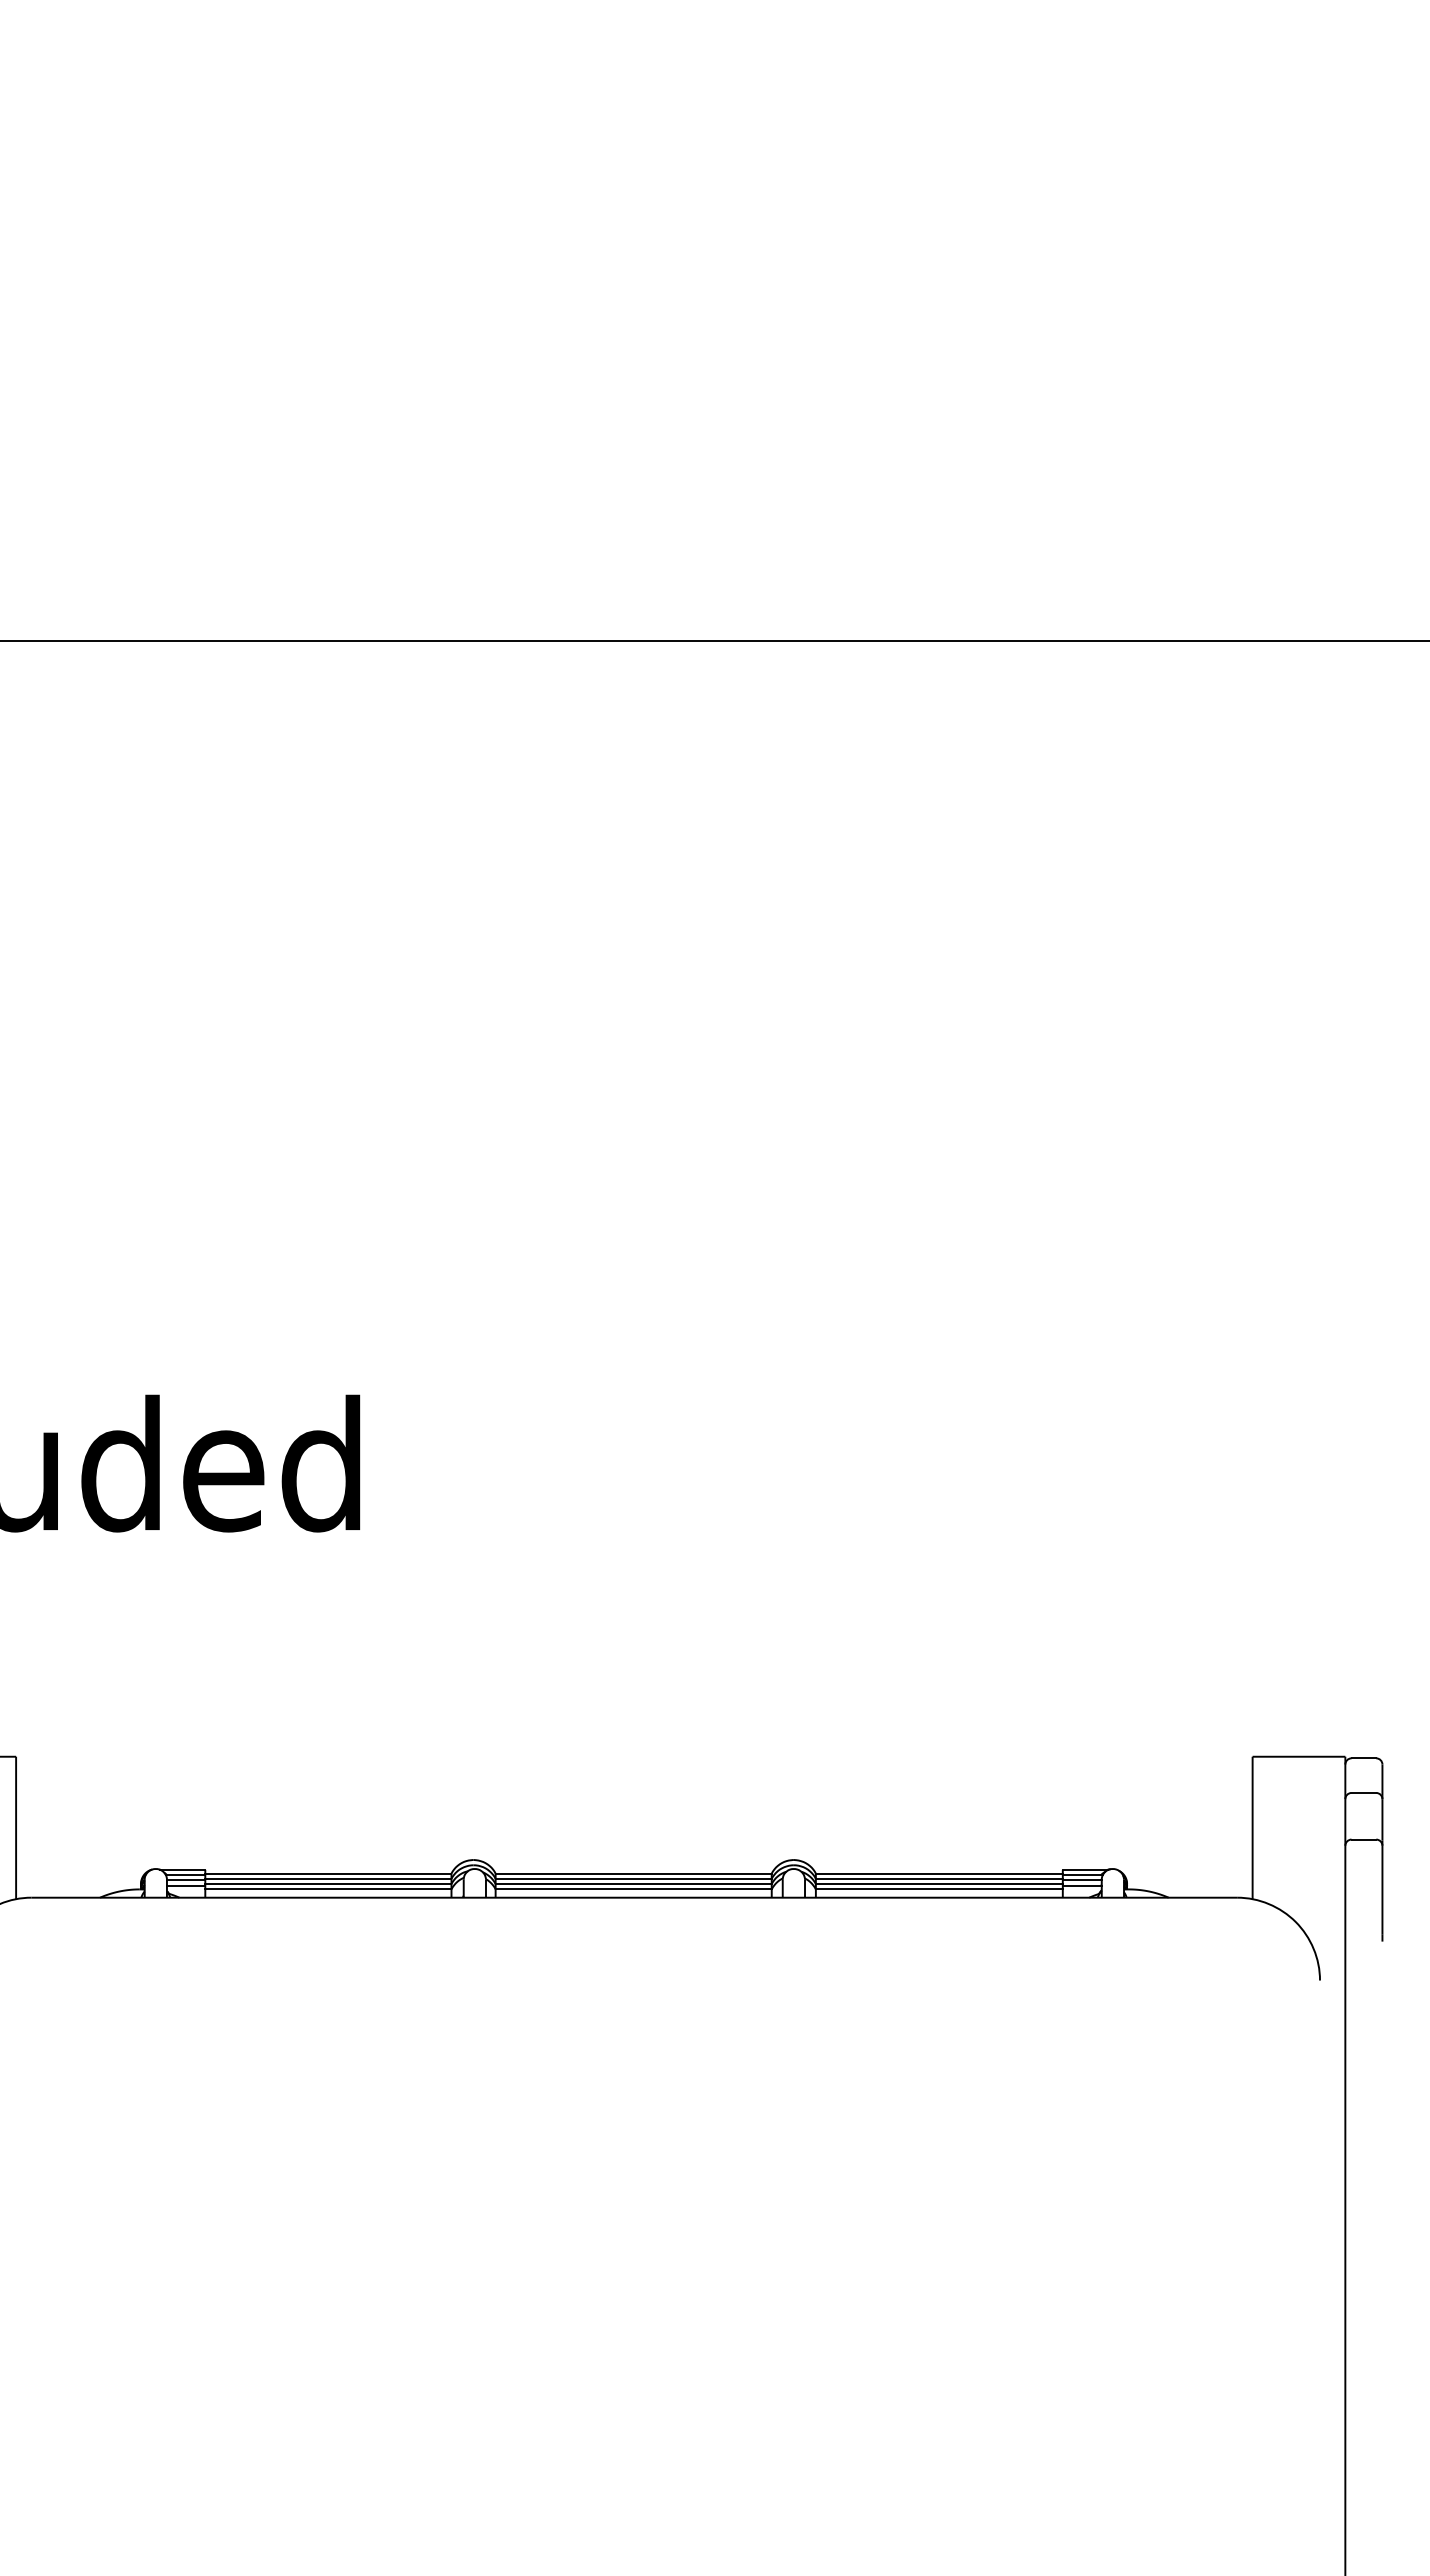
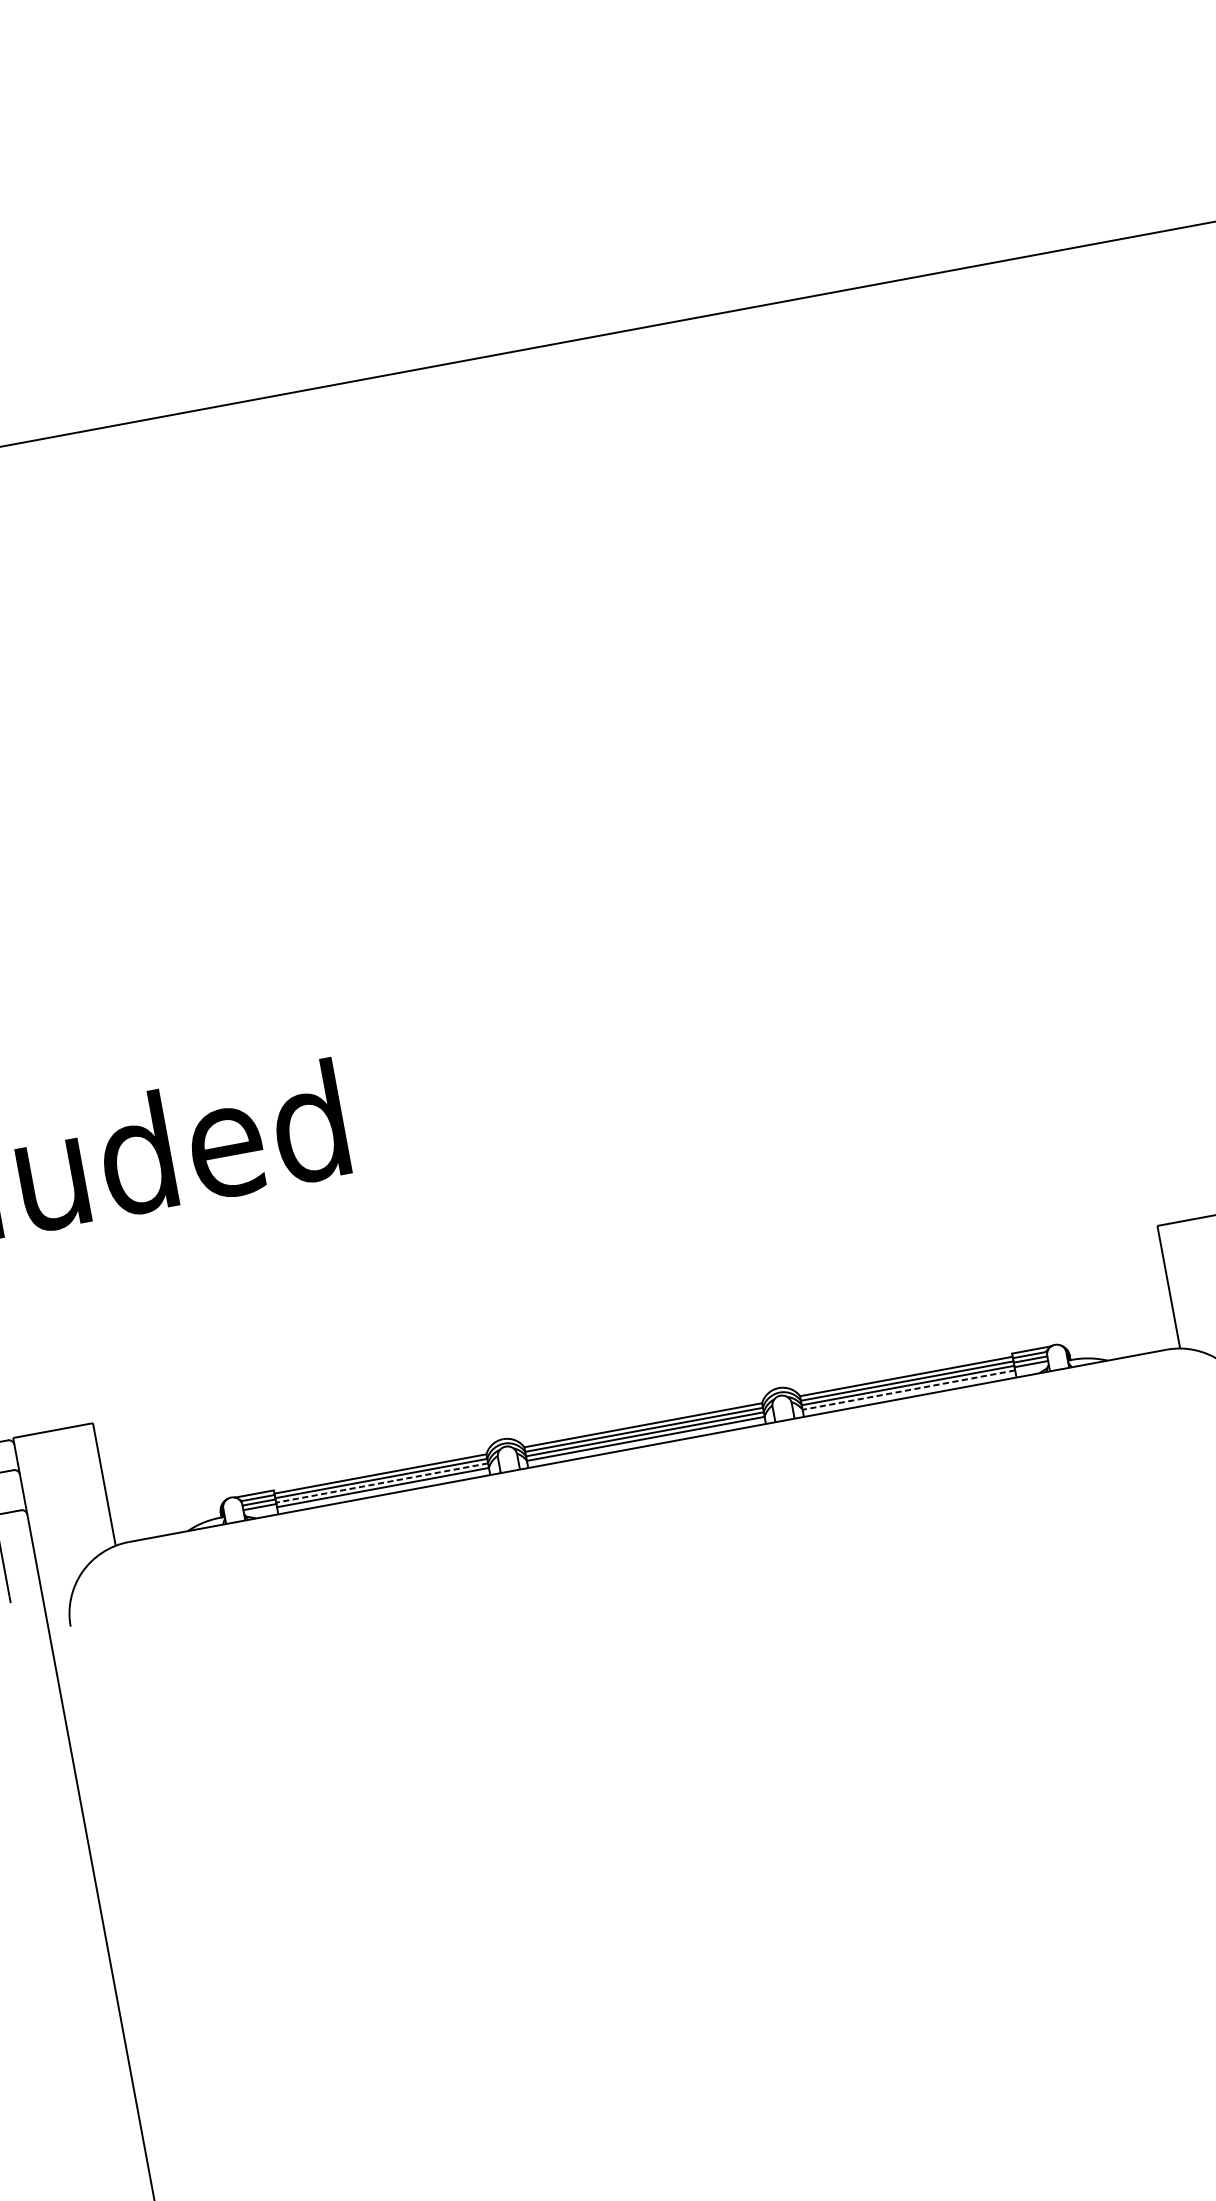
line: (327, 1884) -> (381, 1483), solid -> dashed
line: (938, 1889) -> (908, 1390), solid -> dashed

